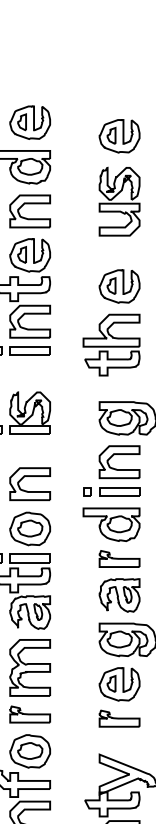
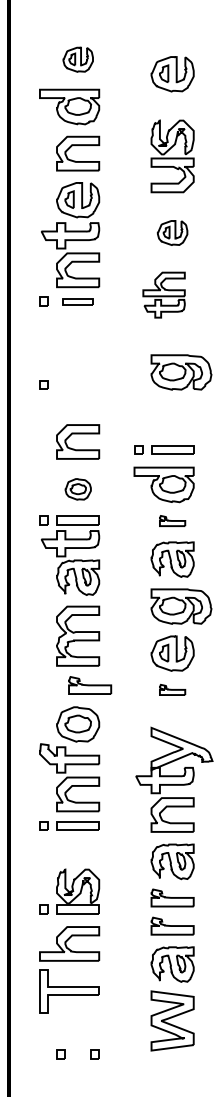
part: (30, 122) -> (78, 59), size x0.7
part: (119, 201) -> (172, 156), moved
part: (119, 286) -> (172, 232), size x0.7
part: (110, 345) -> (163, 295), size x0.7
part: (29, 351) -> (77, 301), size x0.7
part: (30, 412) -> (78, 366), removed
part: (119, 455) -> (172, 411), removed
part: (30, 529) -> (78, 489), size x0.6
part: (119, 558) -> (172, 520), size x0.6
part: (30, 714) -> (90, 685), moved
part: (119, 718) -> (172, 689), size x0.6

